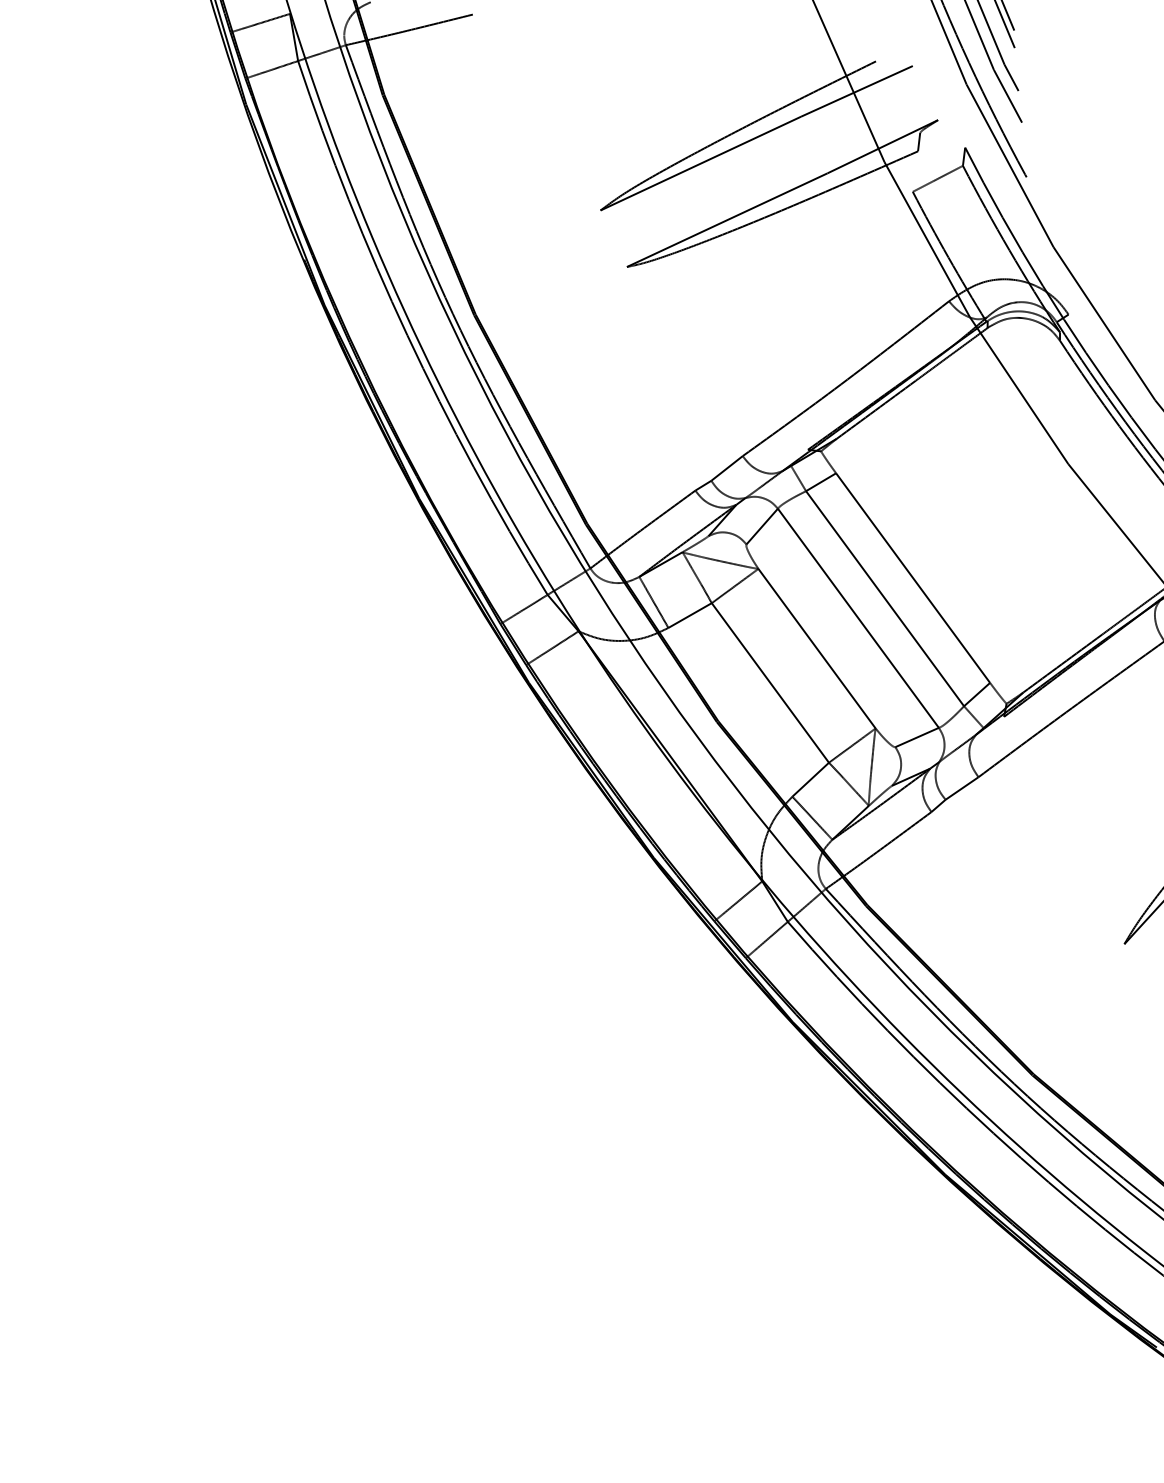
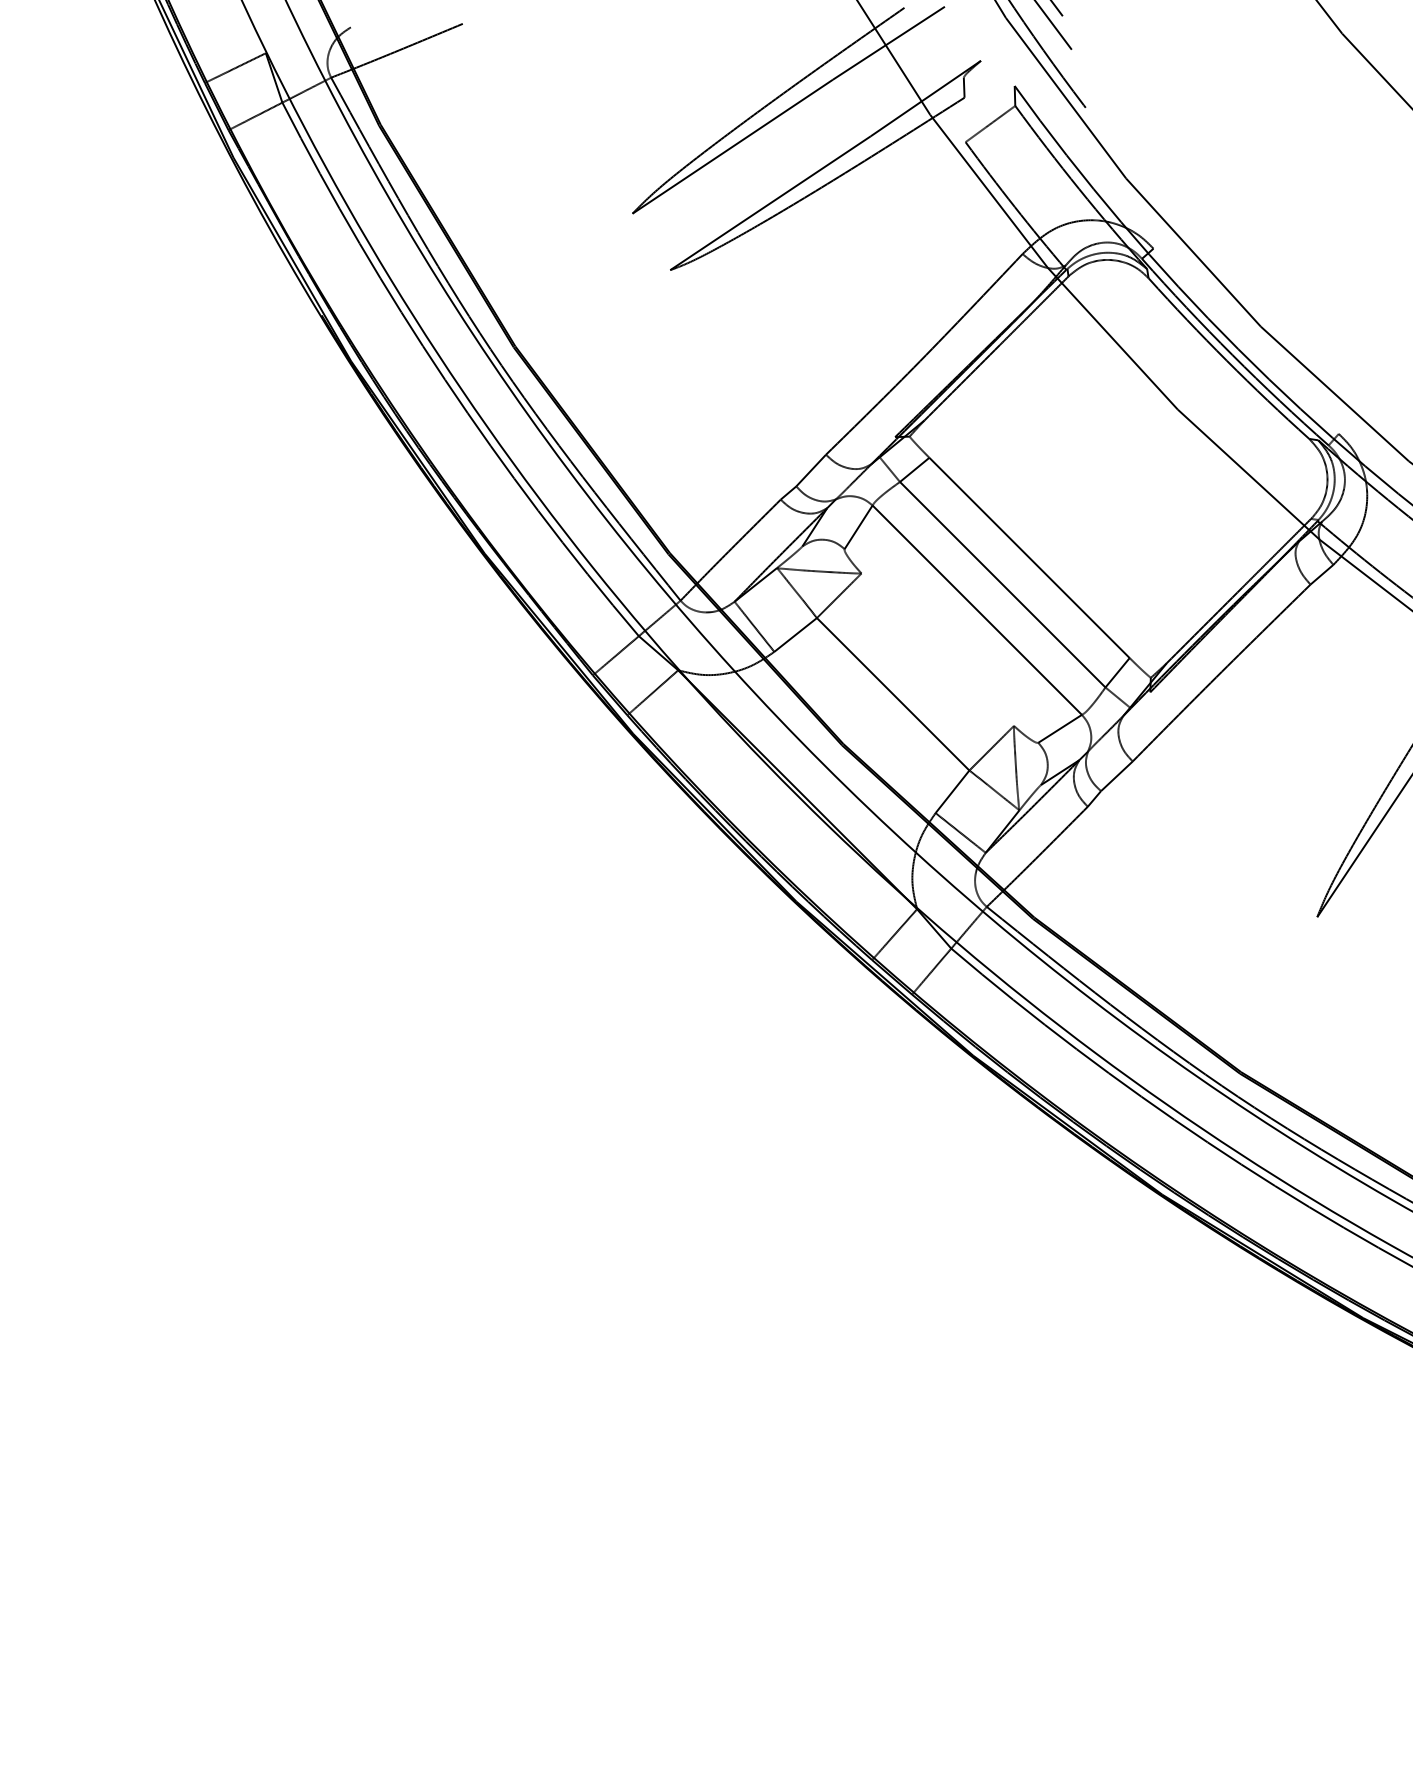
line: (816, 648) -> (937, 649), removed

